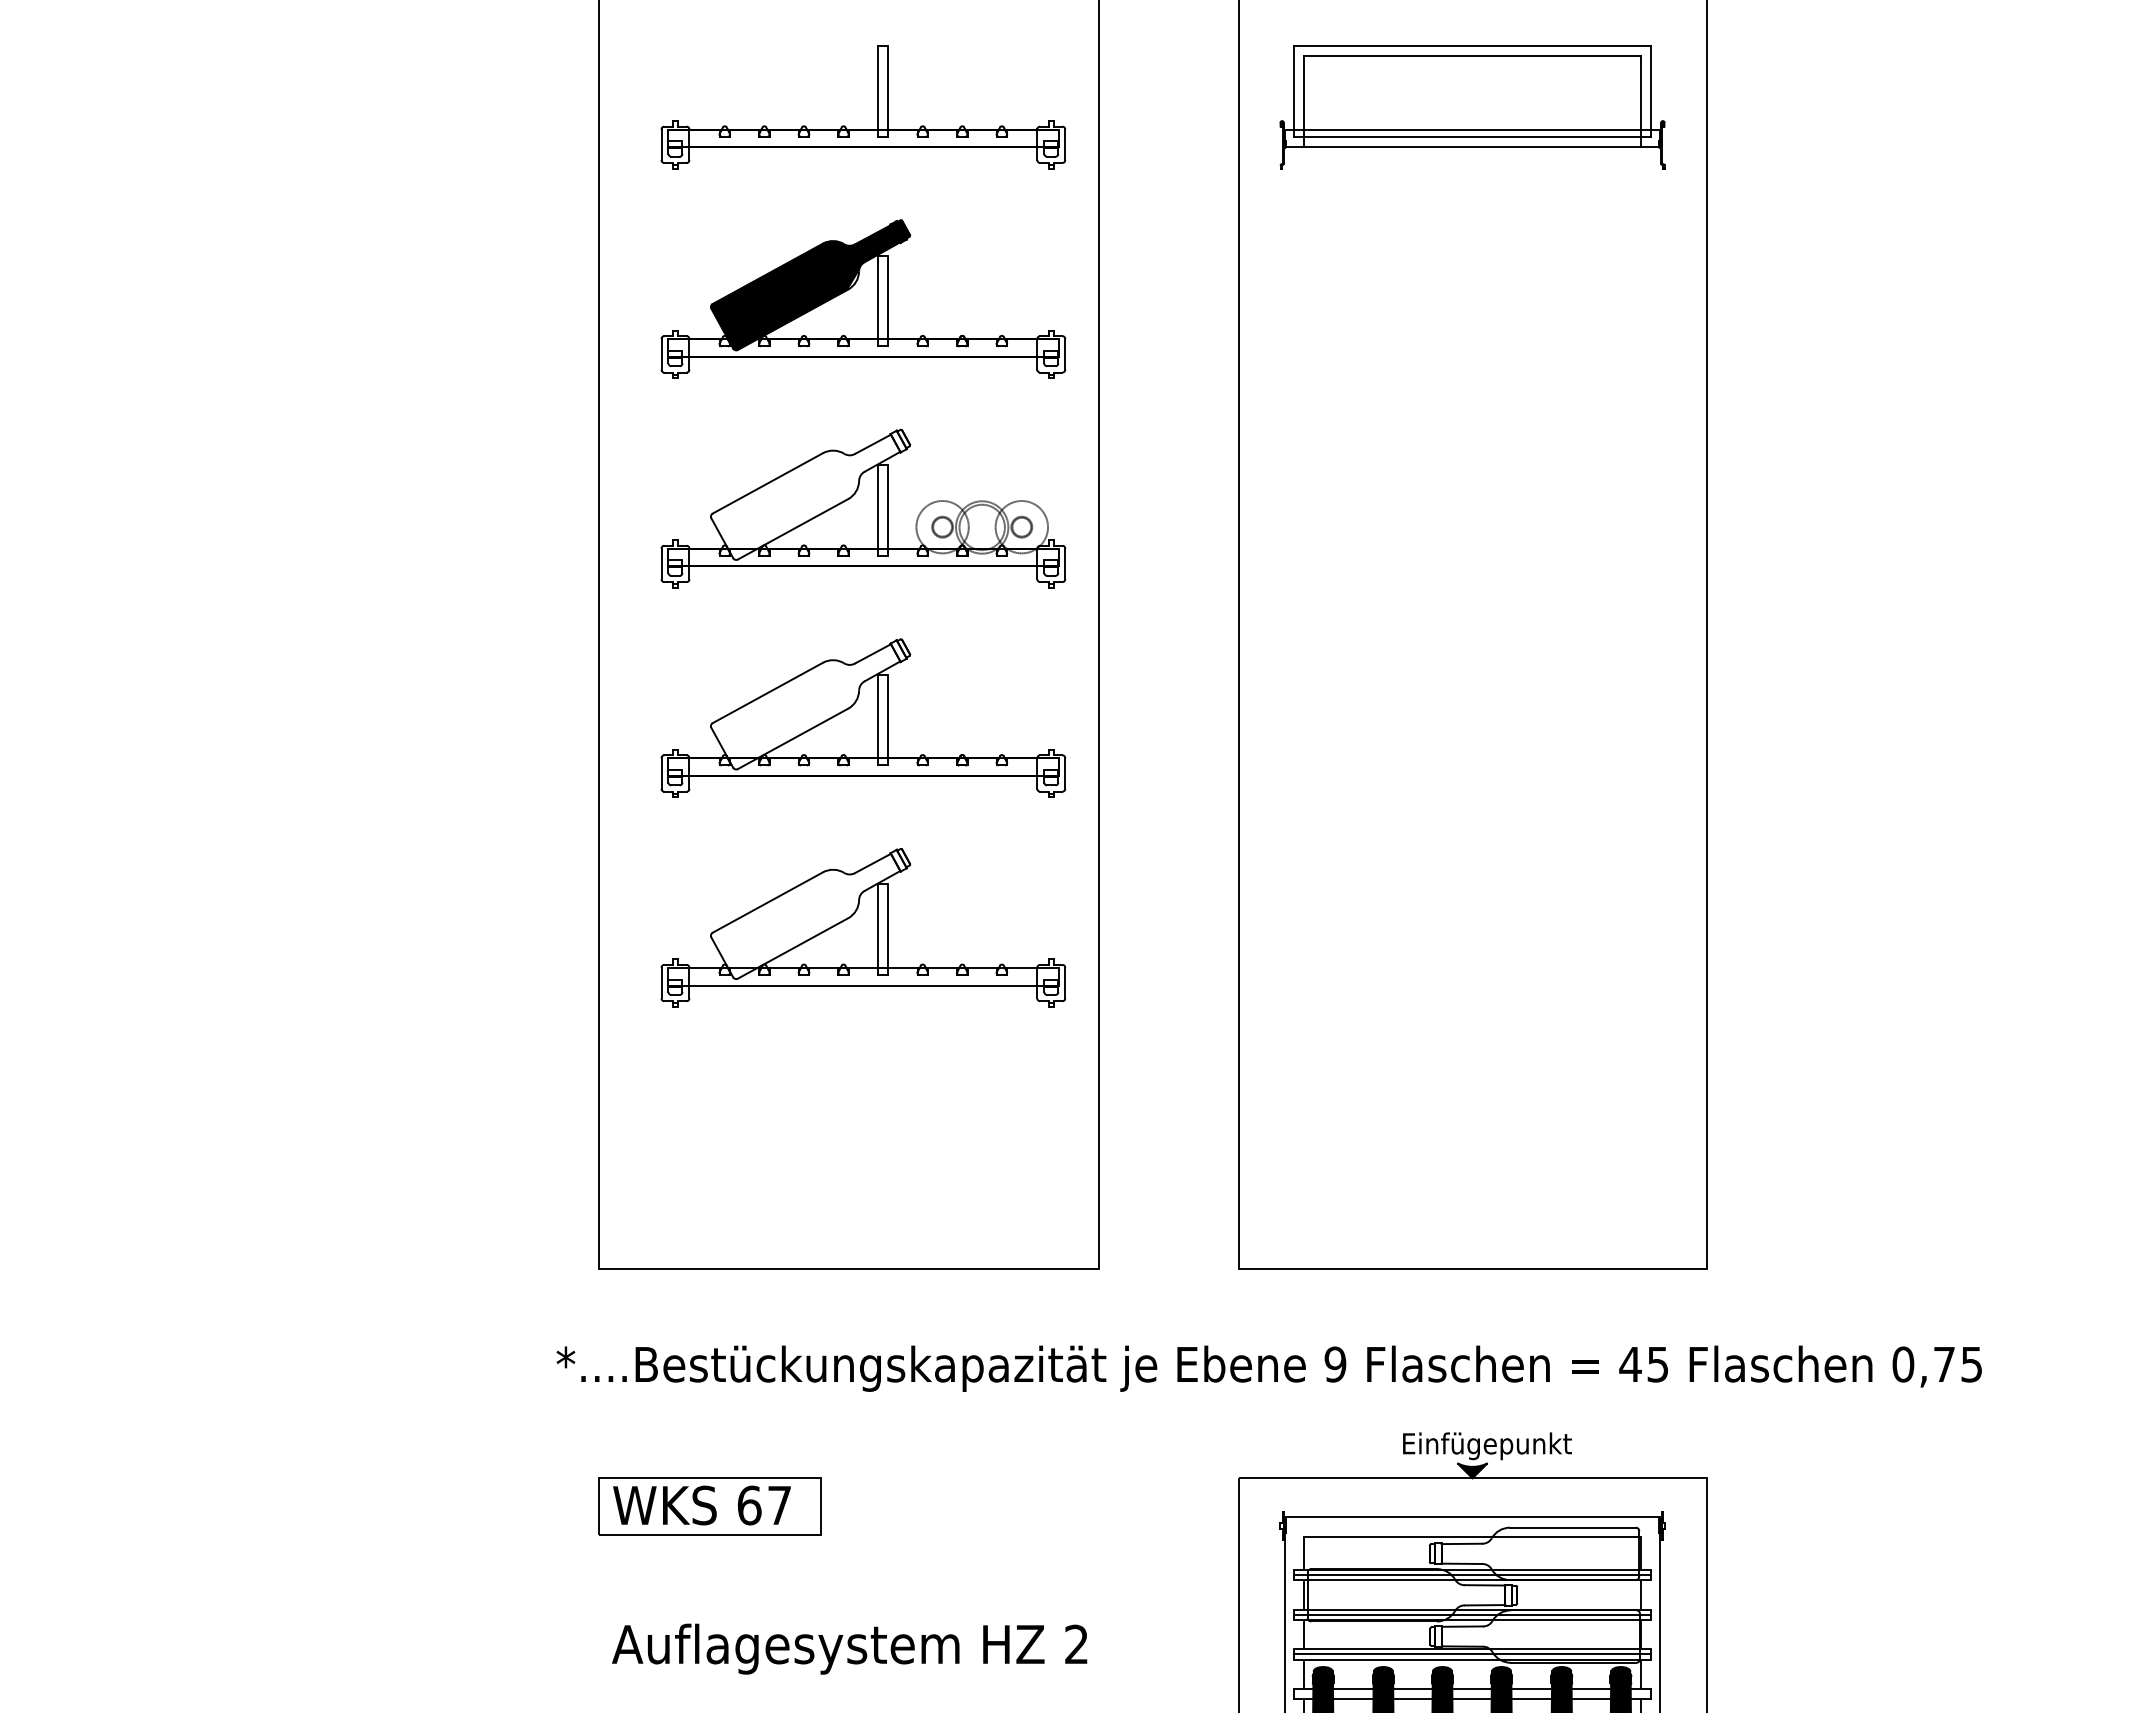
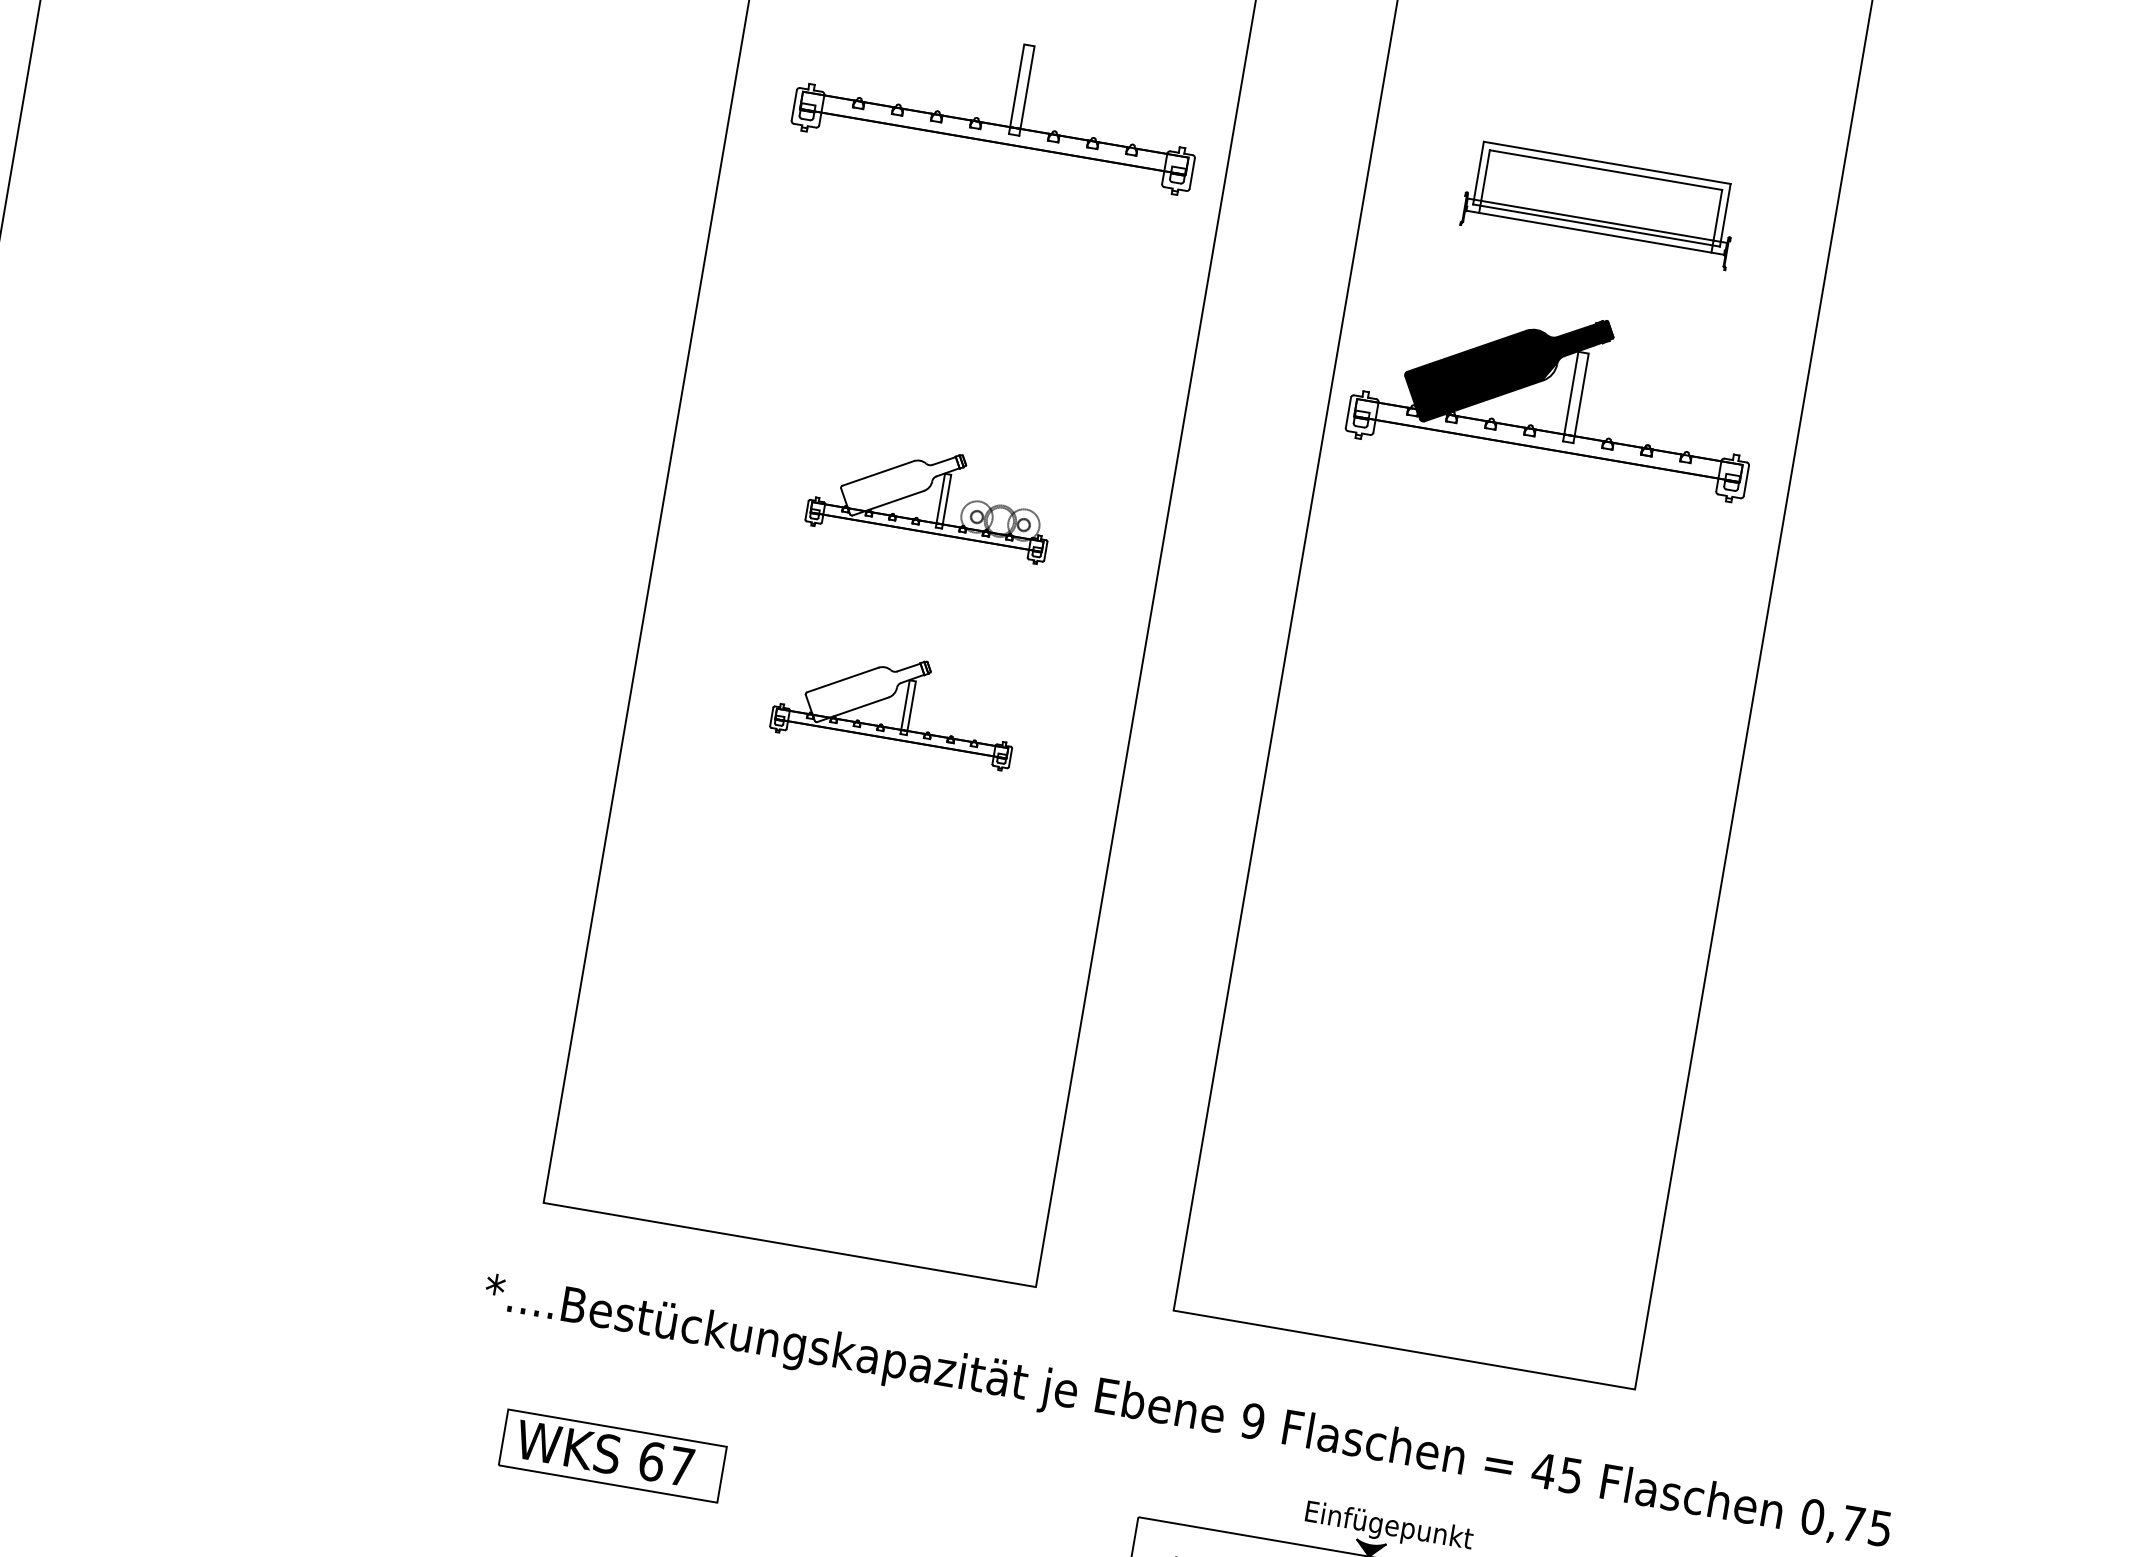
part: (1472, 107) -> (1599, 205), size x0.7
part: (863, 298) -> (1556, 391), moved
part: (863, 508) -> (932, 498), size x0.6
part: (863, 717) -> (896, 704), size x0.6
part: (863, 927) -> (861, 911), removed

